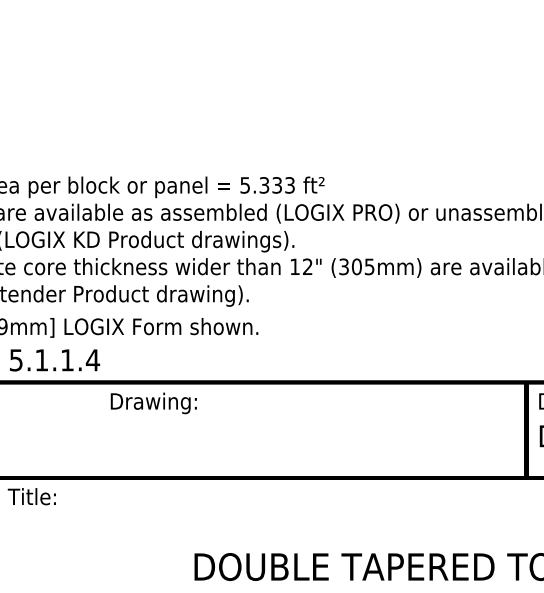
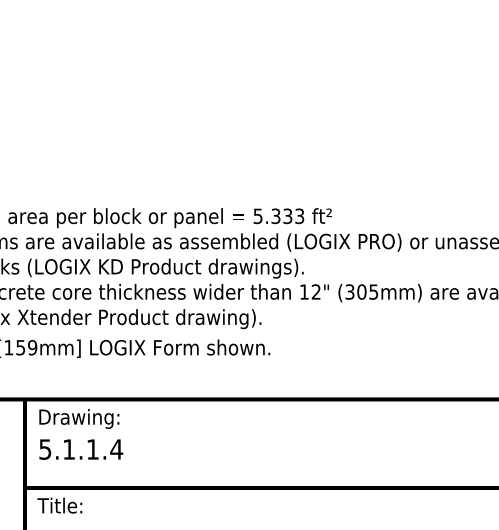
text: (55, 360) -> (81, 449), moved
text: (153, 403) -> (79, 419), moved

